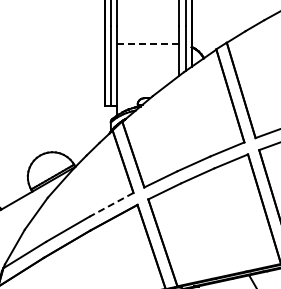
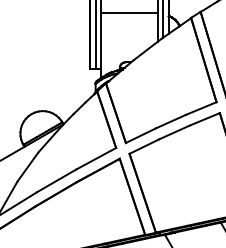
line: (147, 43) -> (128, 12), dashed -> solid
line: (111, 205) -> (96, 159), dashed -> solid

